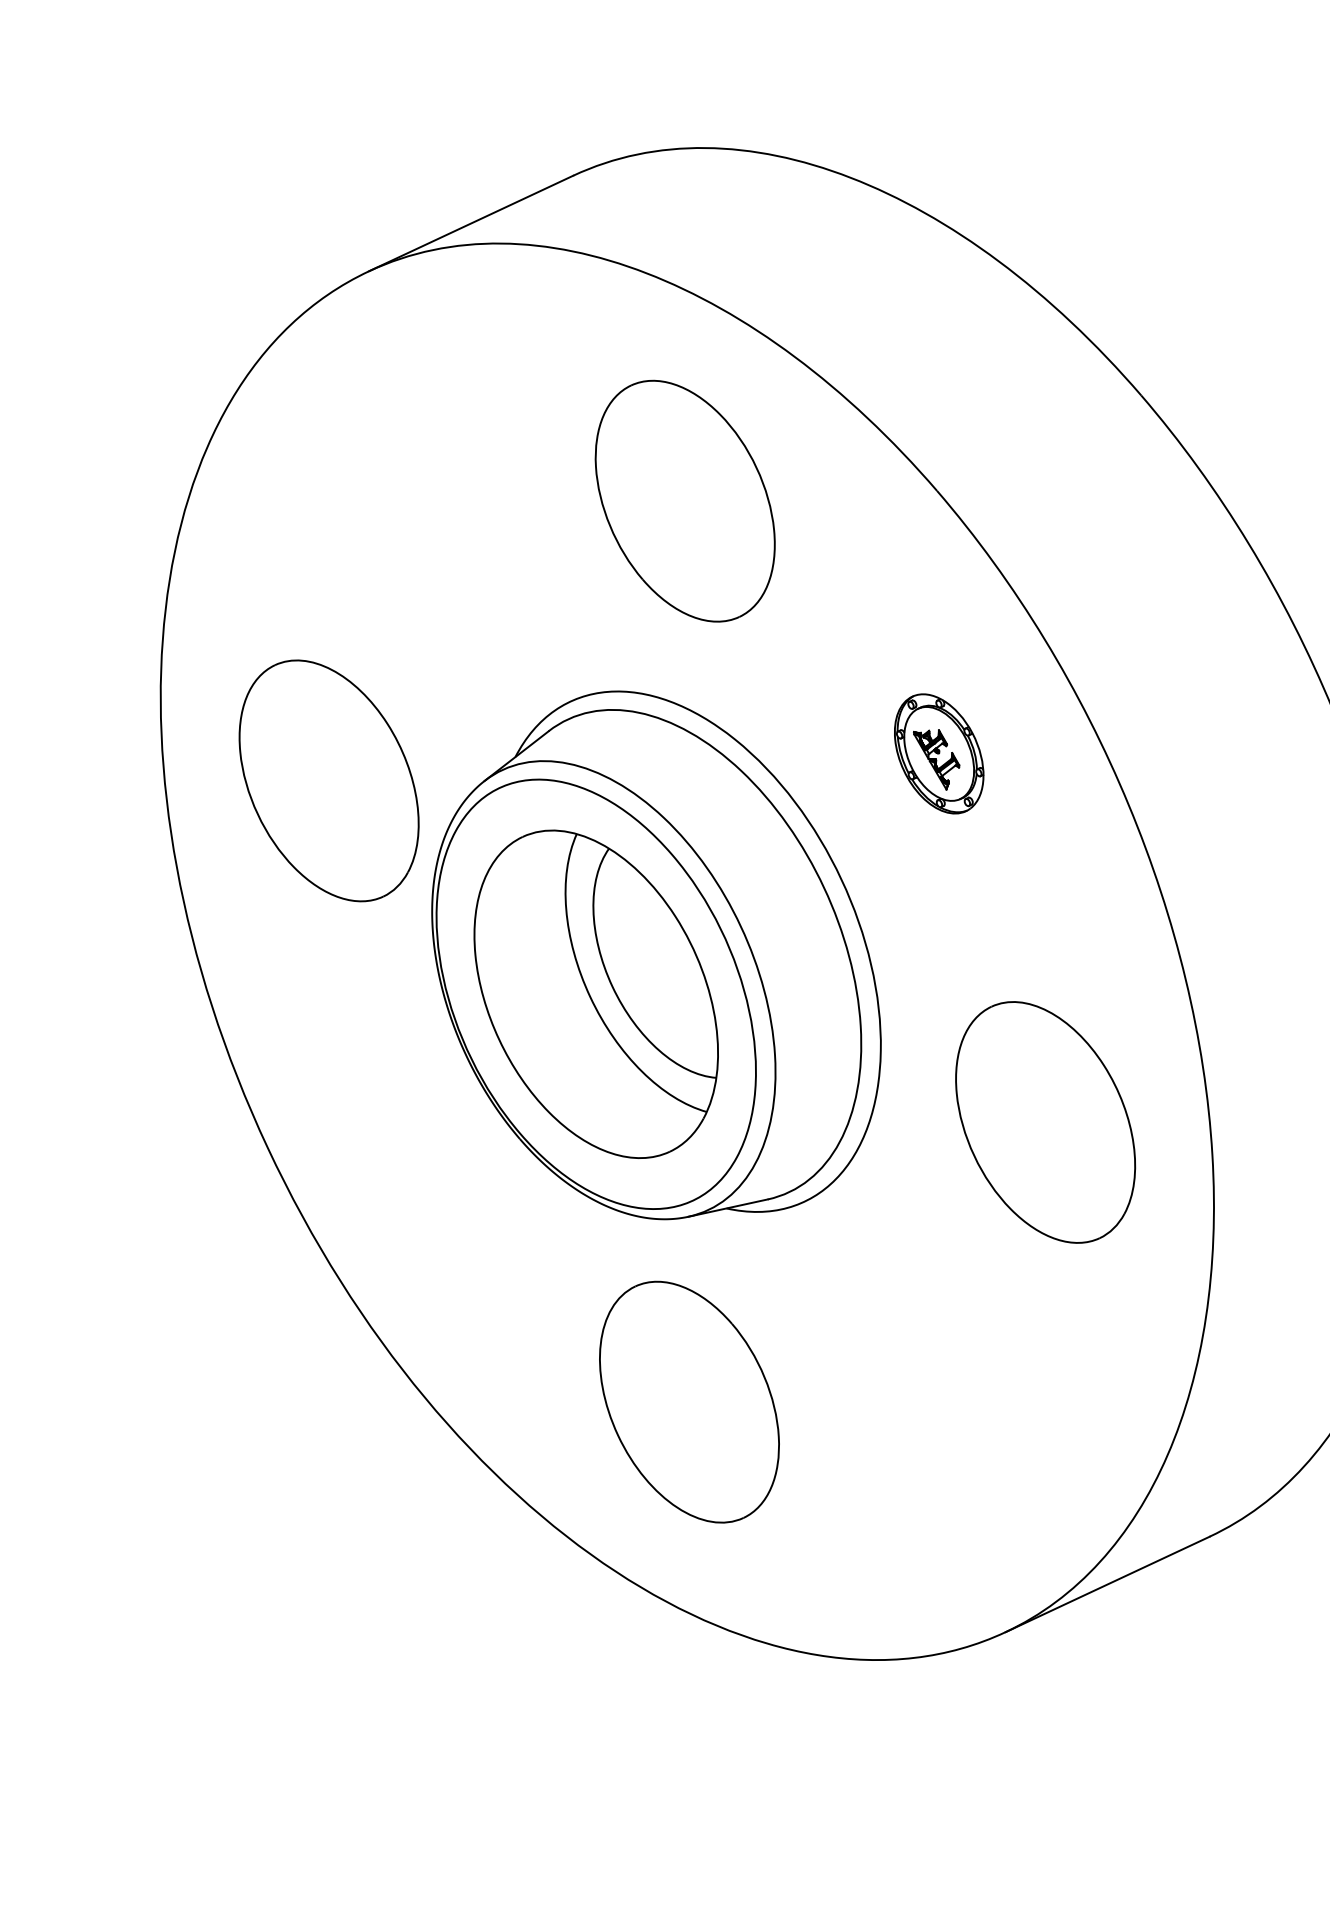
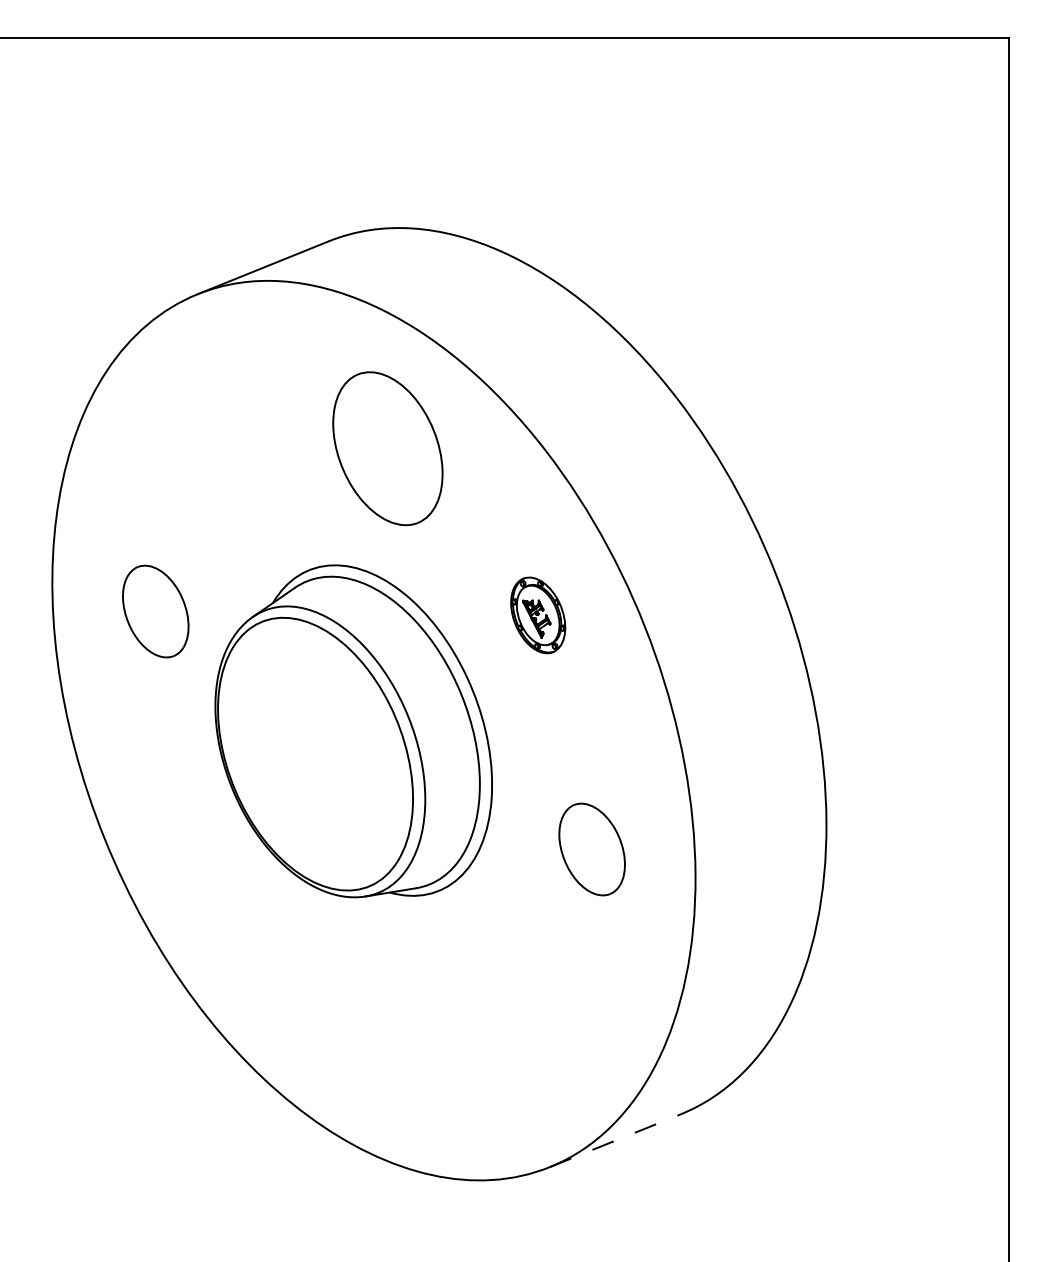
part: (328, 780) -> (155, 611), size x0.6
part: (596, 994) -> (315, 754), removed
part: (1044, 1122) -> (591, 849), size x0.6
part: (688, 1402) -> (359, 1012), removed
line: (1107, 1584) -> (615, 1140), solid -> dashed

